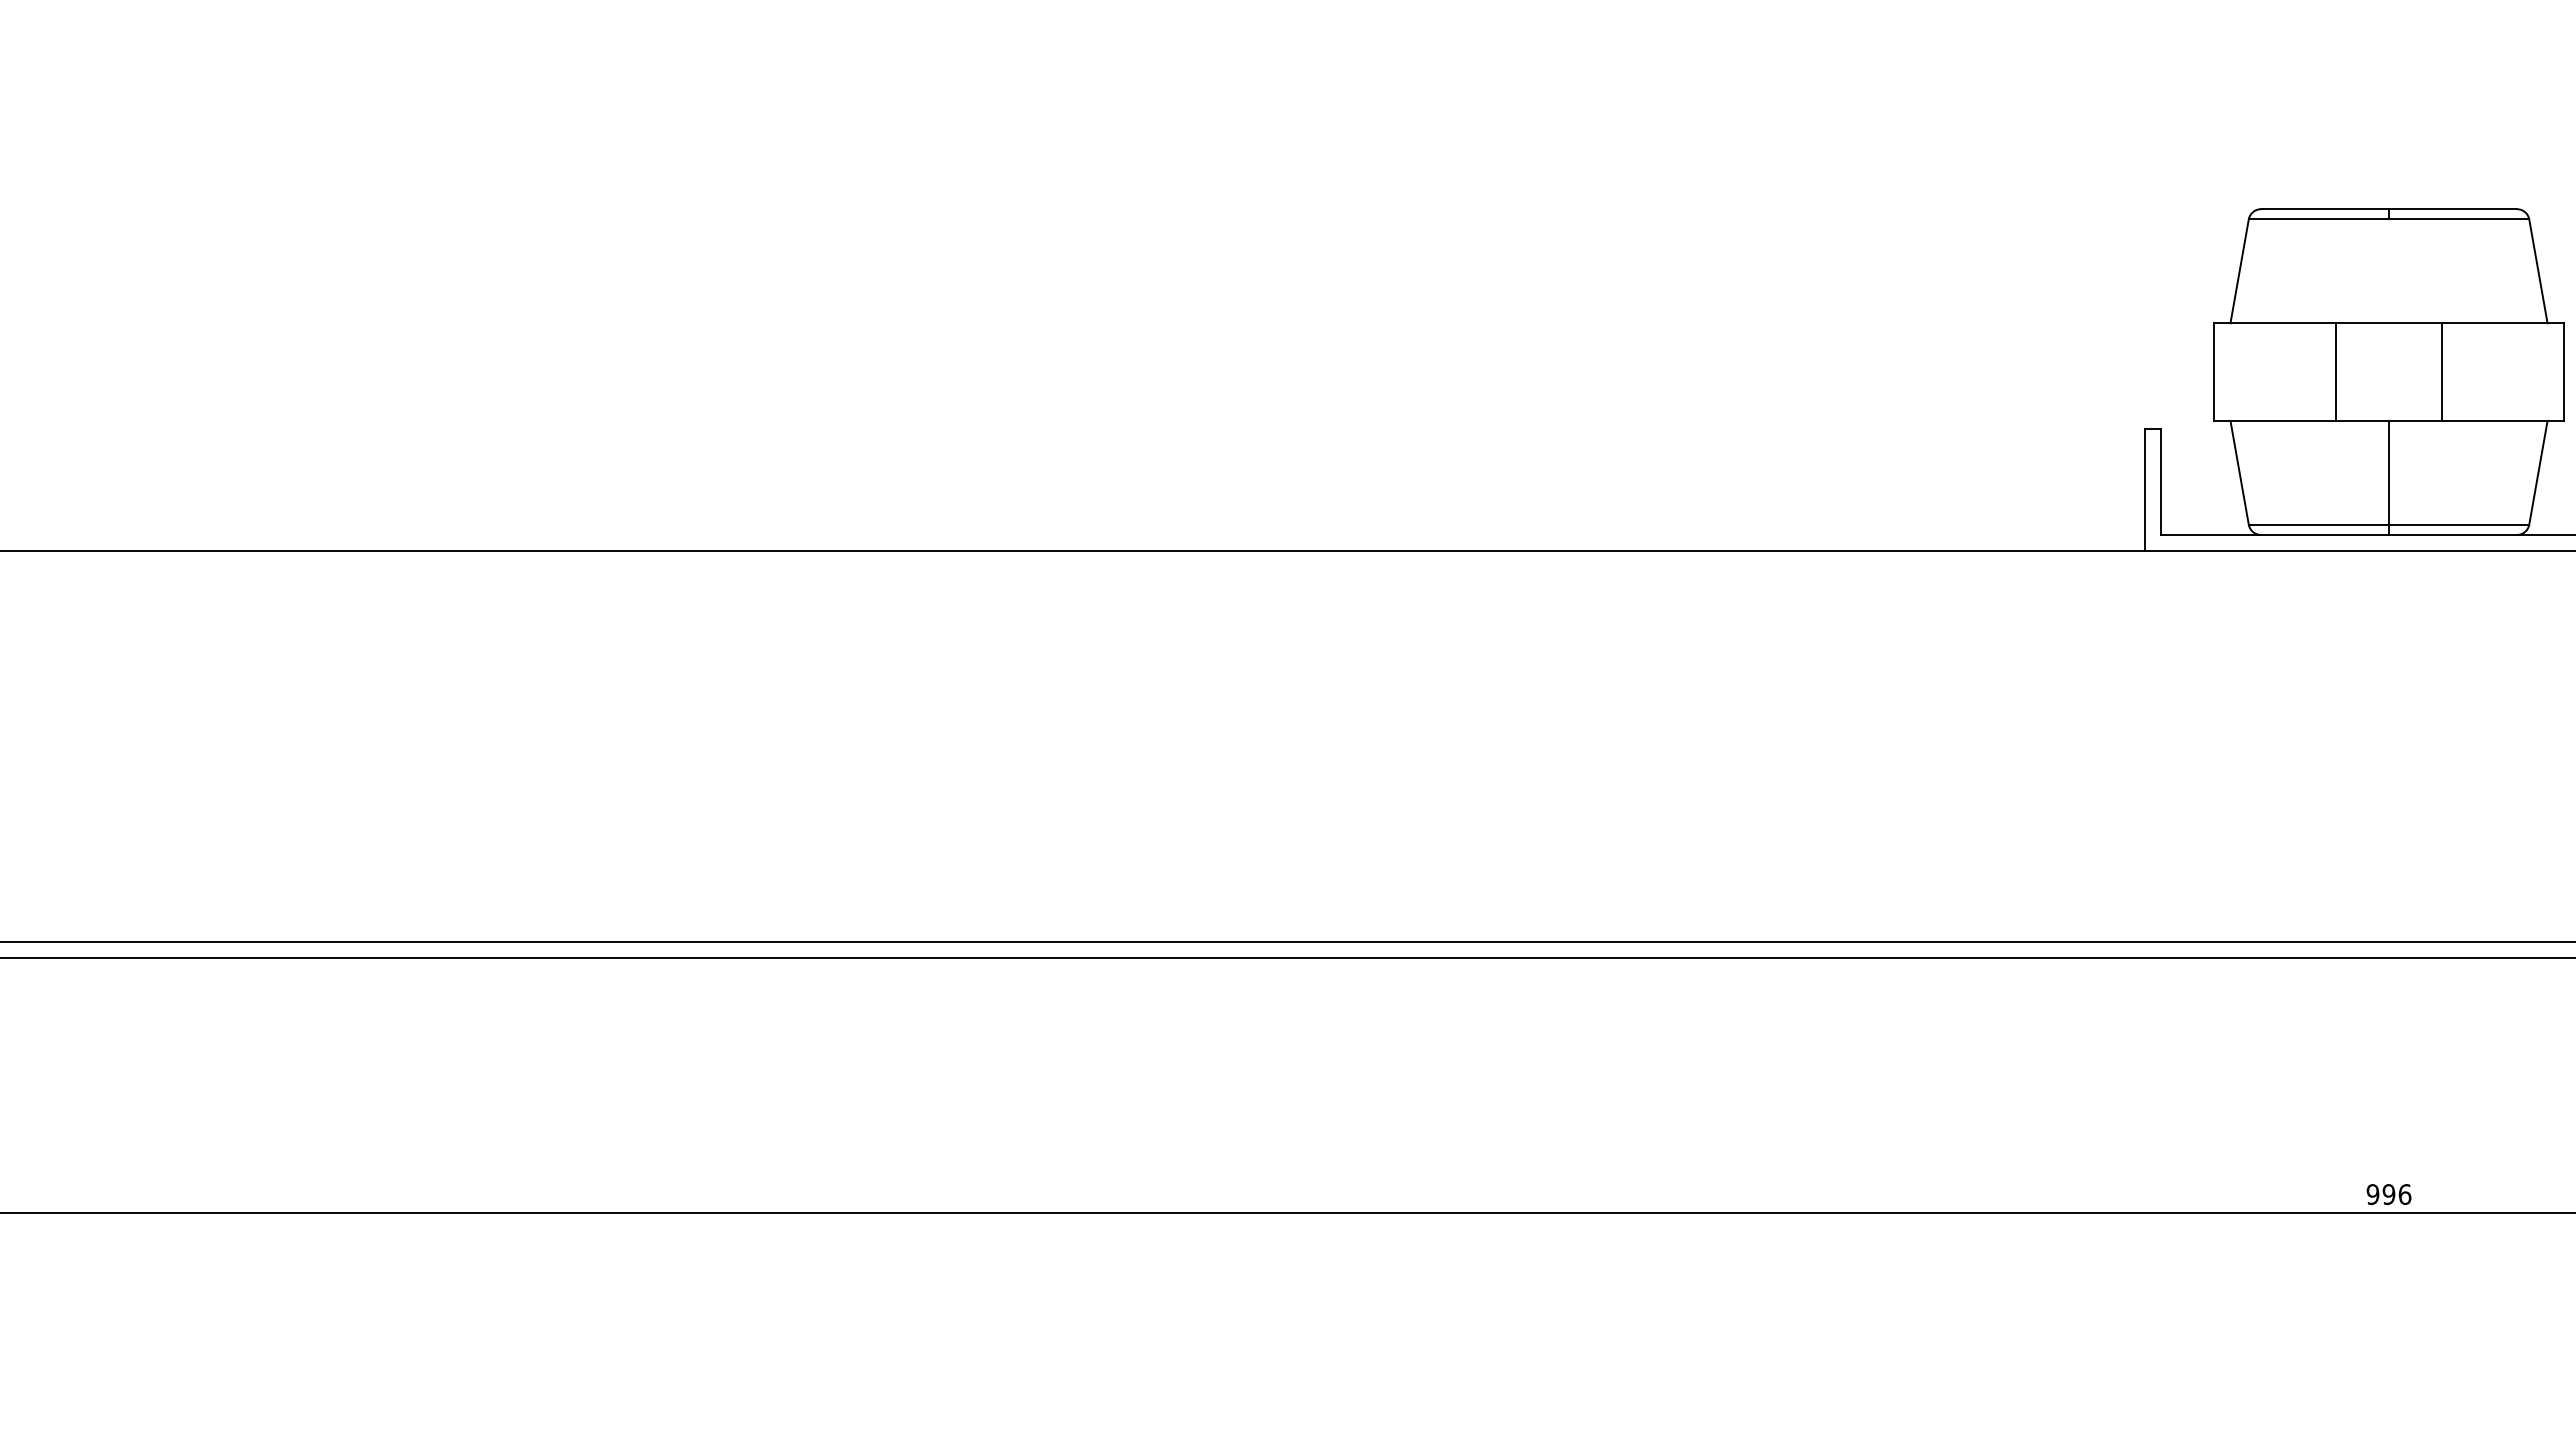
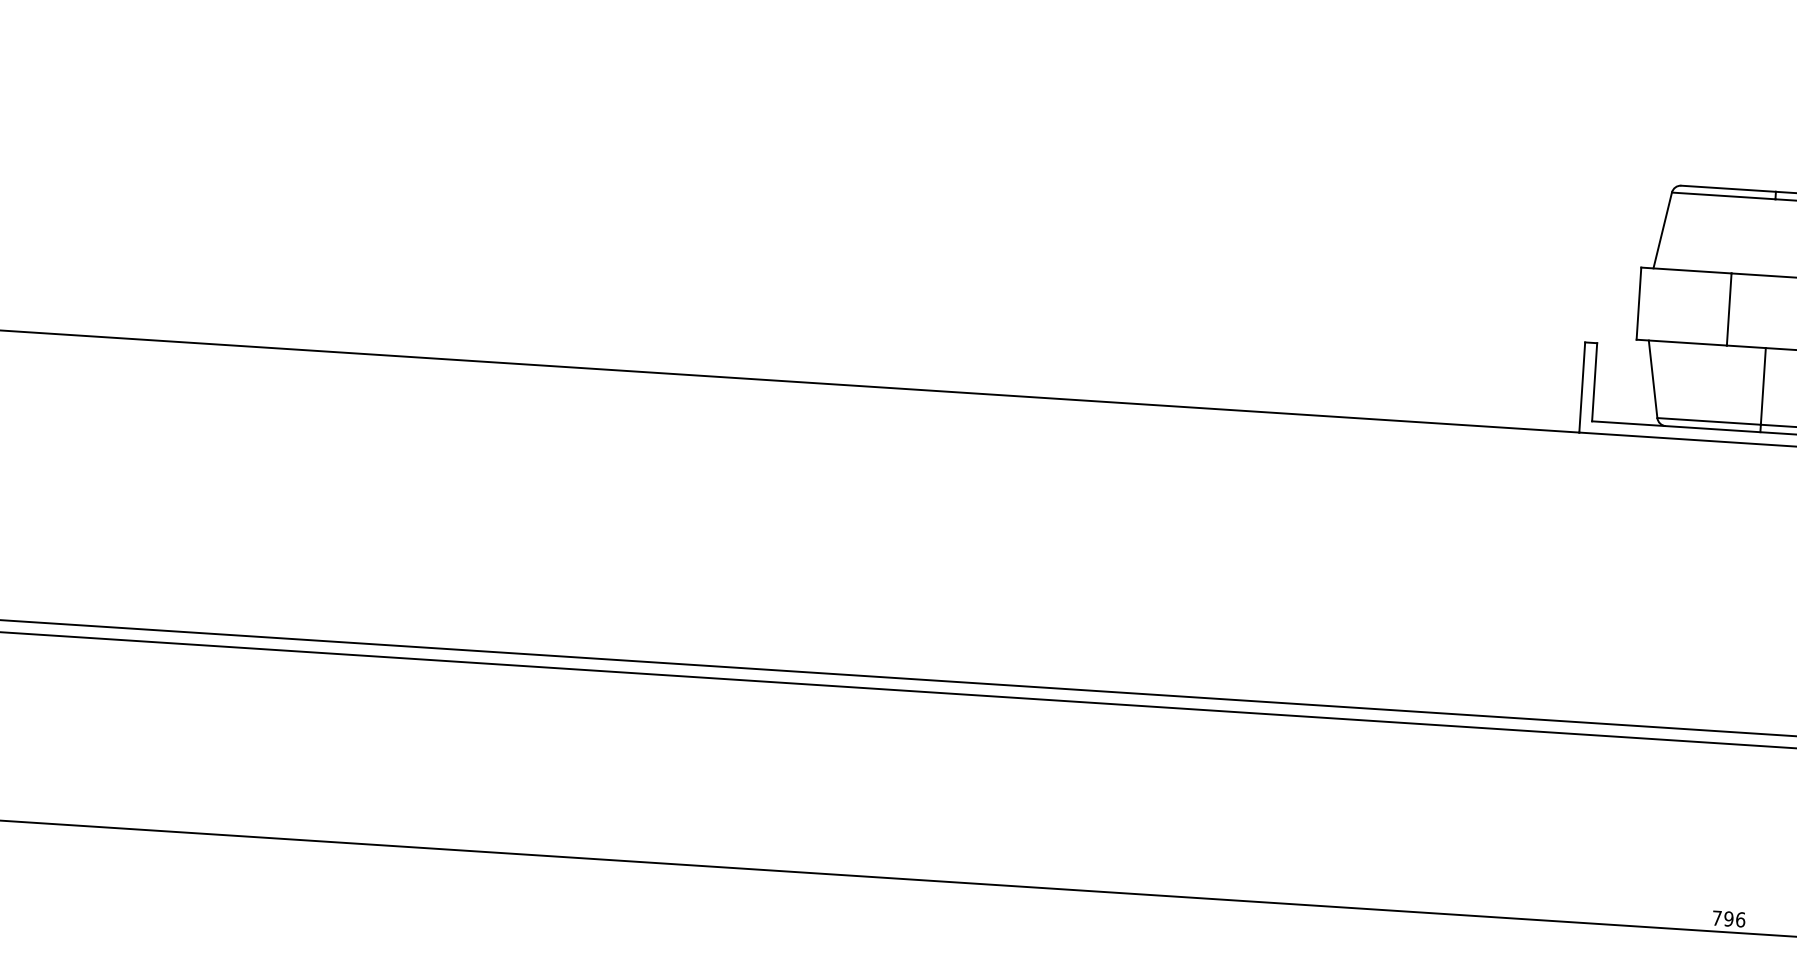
text: (2372, 1194) -> (1716, 918), 996 -> 796

